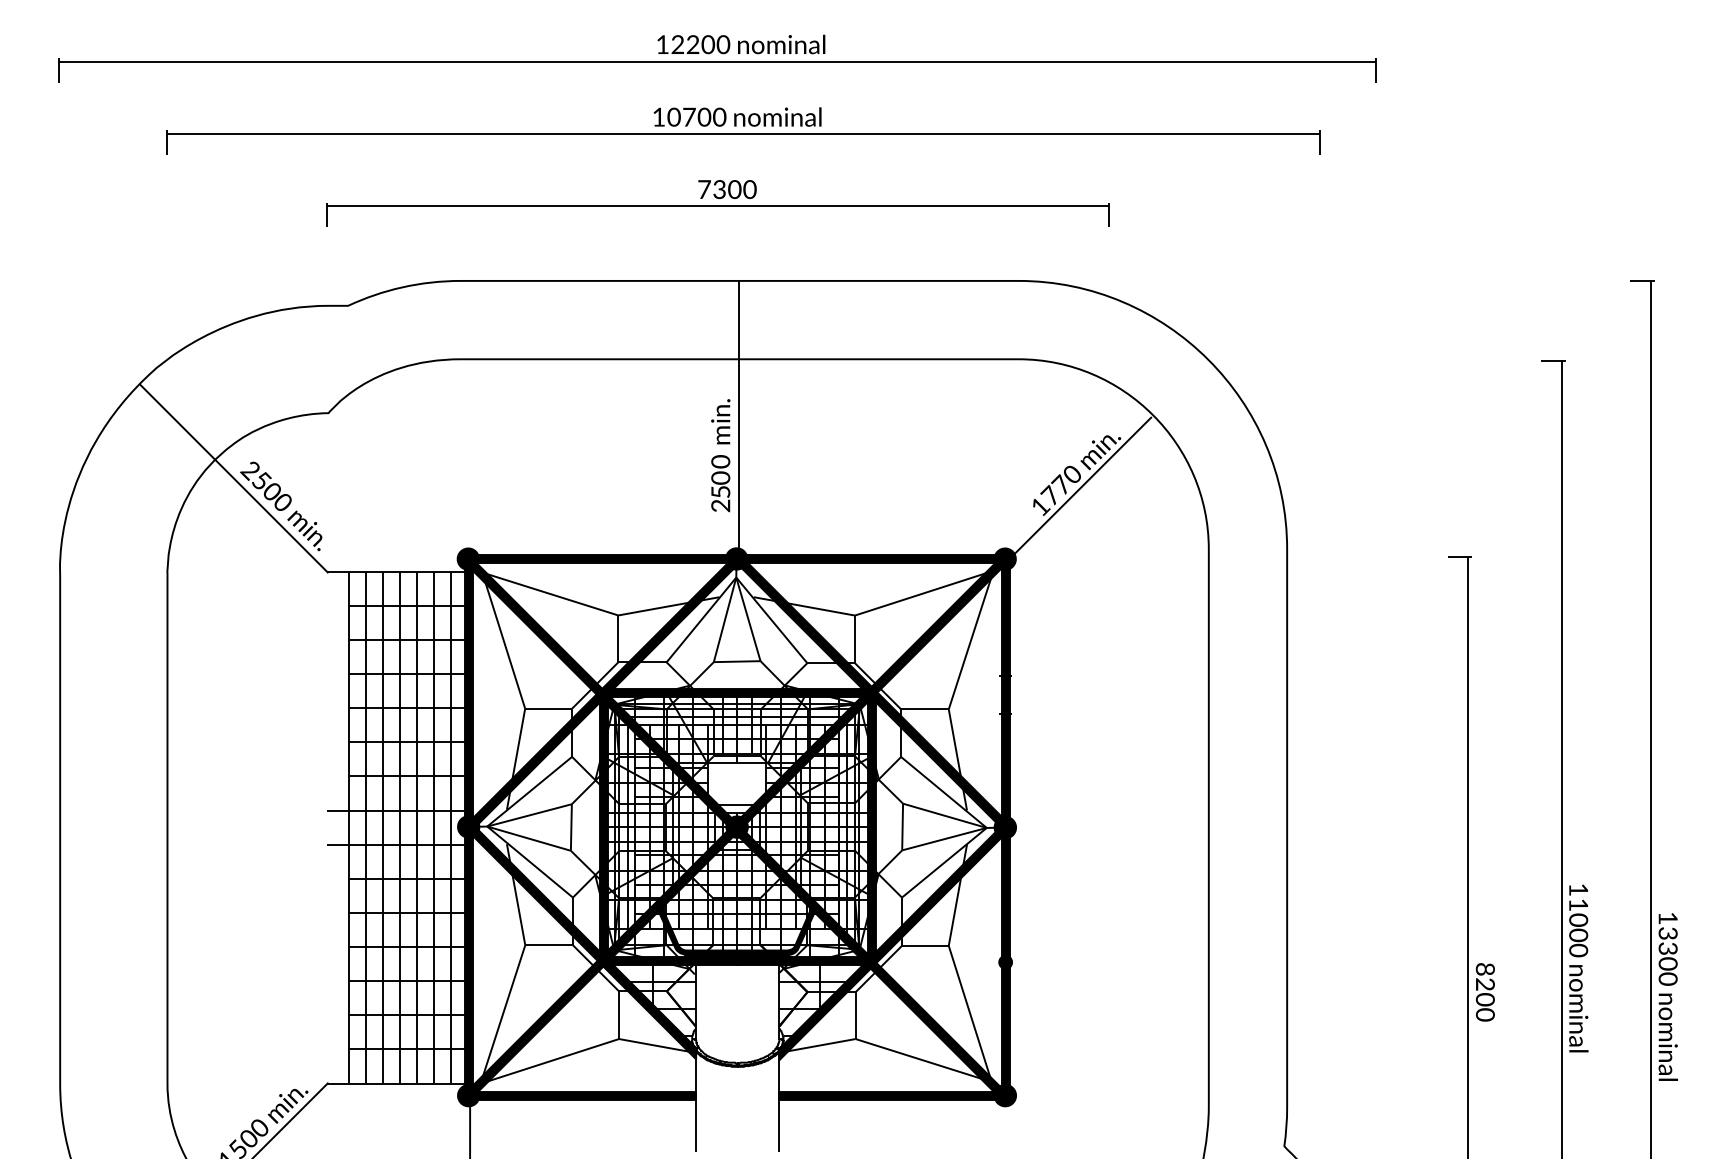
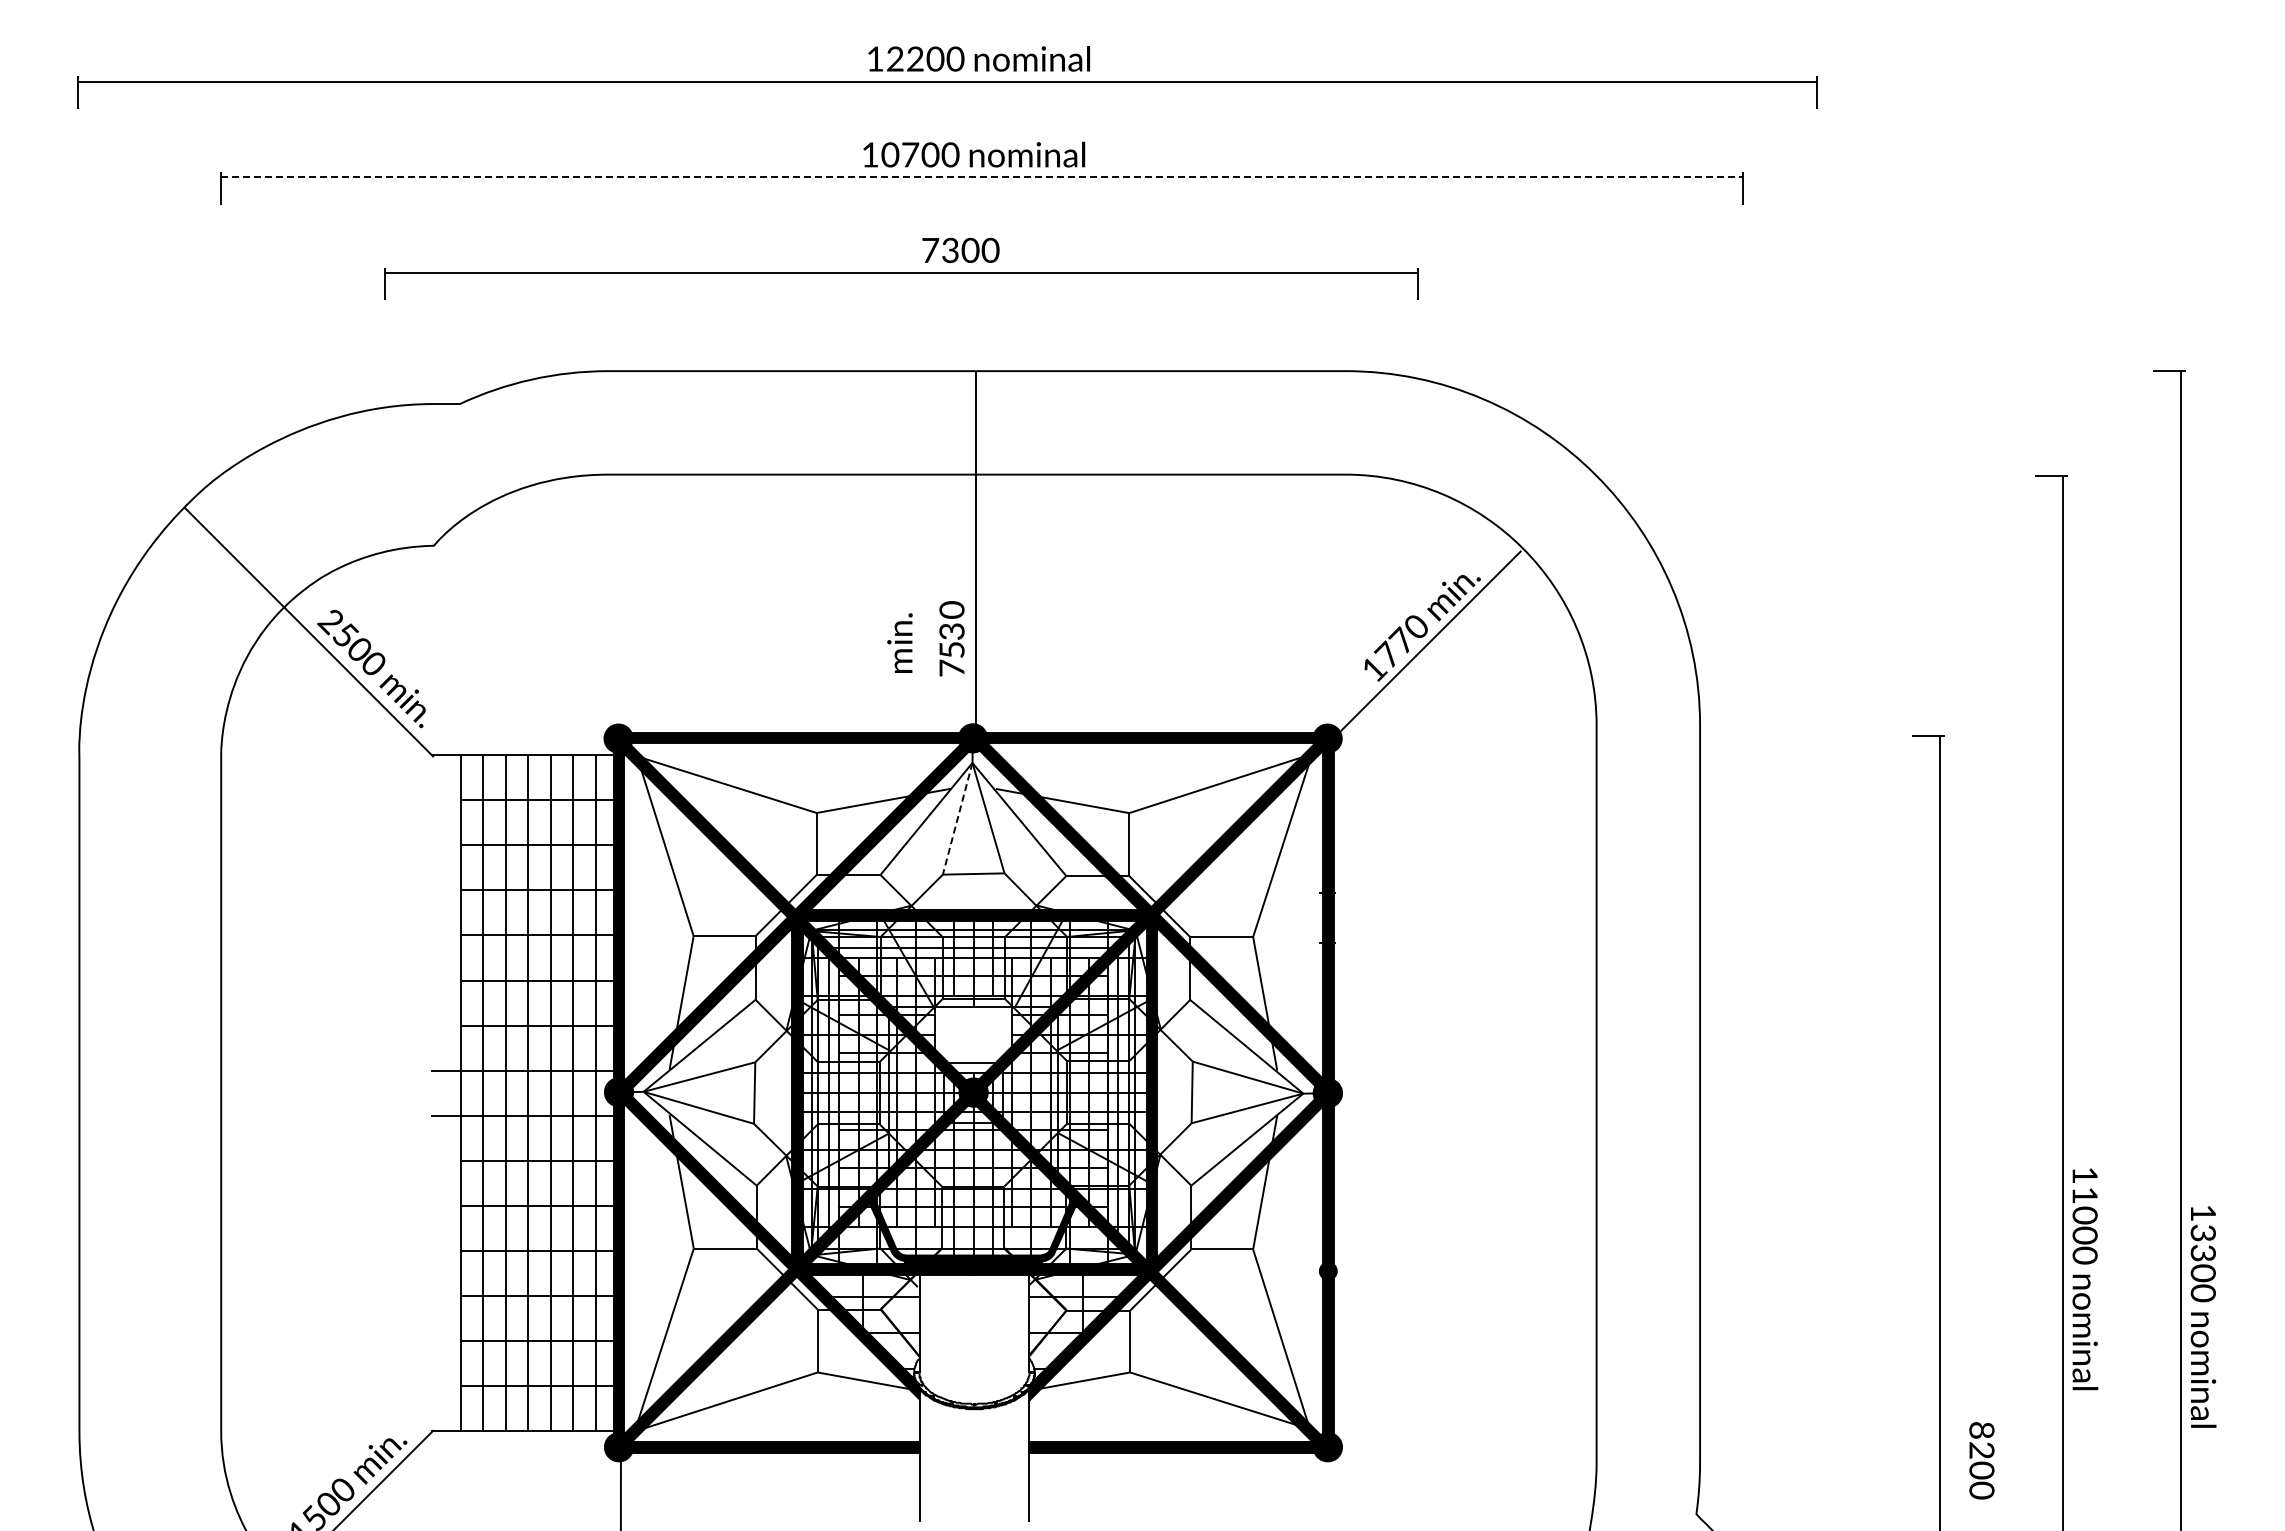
line: (743, 134) -> (982, 177), solid -> dashed
part: (718, 207) -> (901, 273), moved
text: (720, 421) -> (899, 642), moved
text: (720, 478) -> (951, 631), 0 -> 3
text: (720, 505) -> (951, 667), 2 -> 7
line: (724, 619) -> (957, 818), solid -> dashed
text: (1485, 992) -> (1981, 1460), moved

